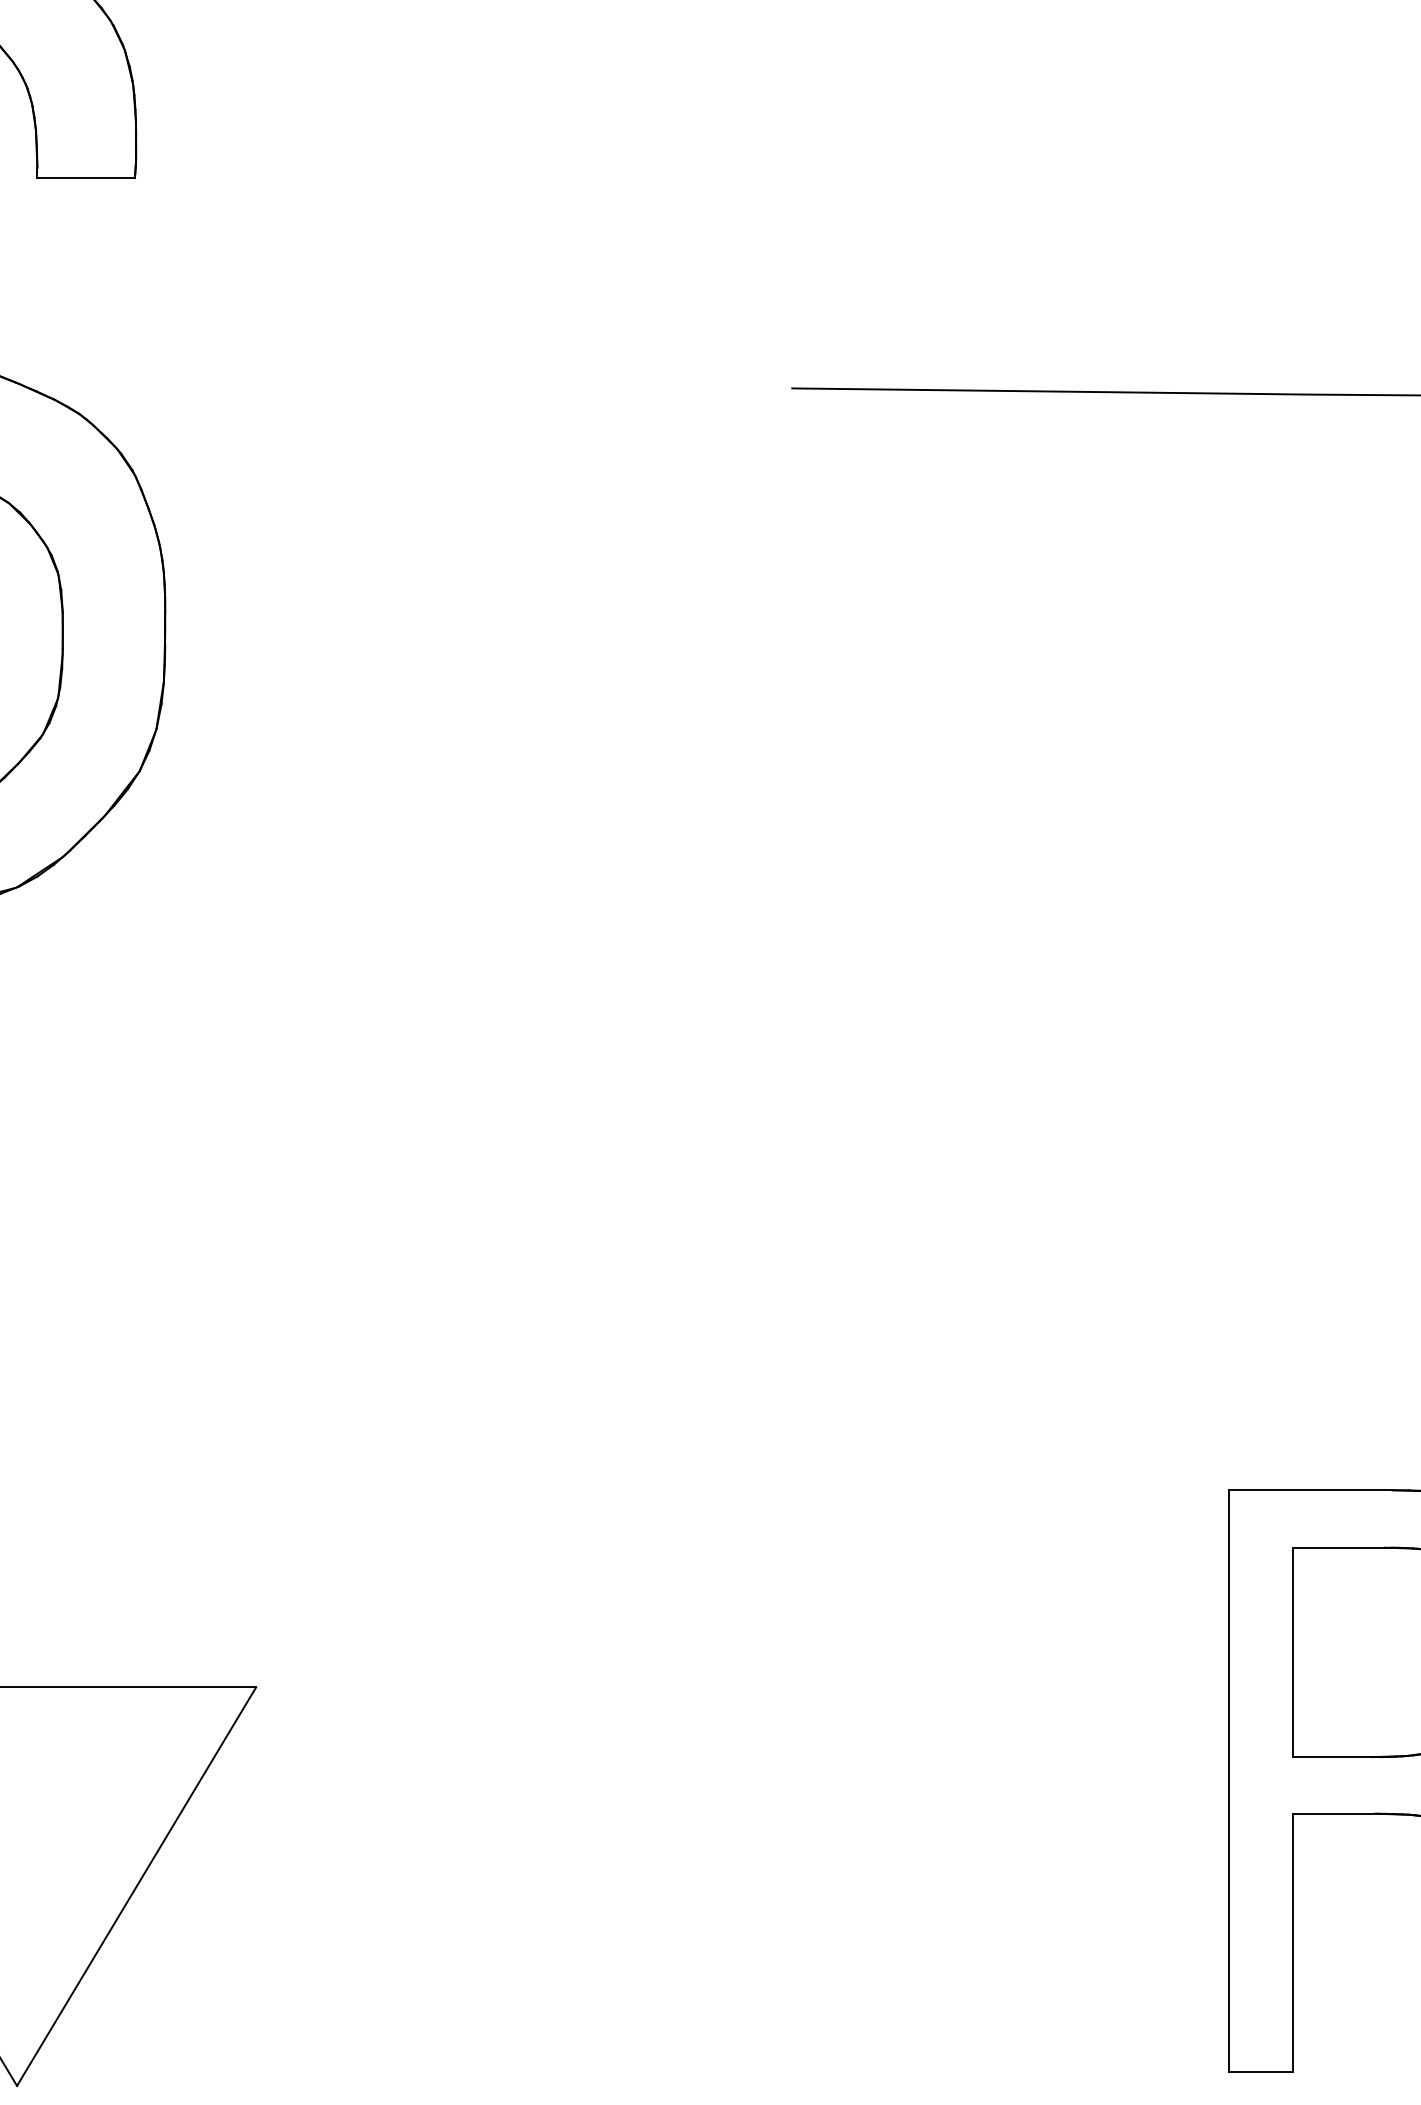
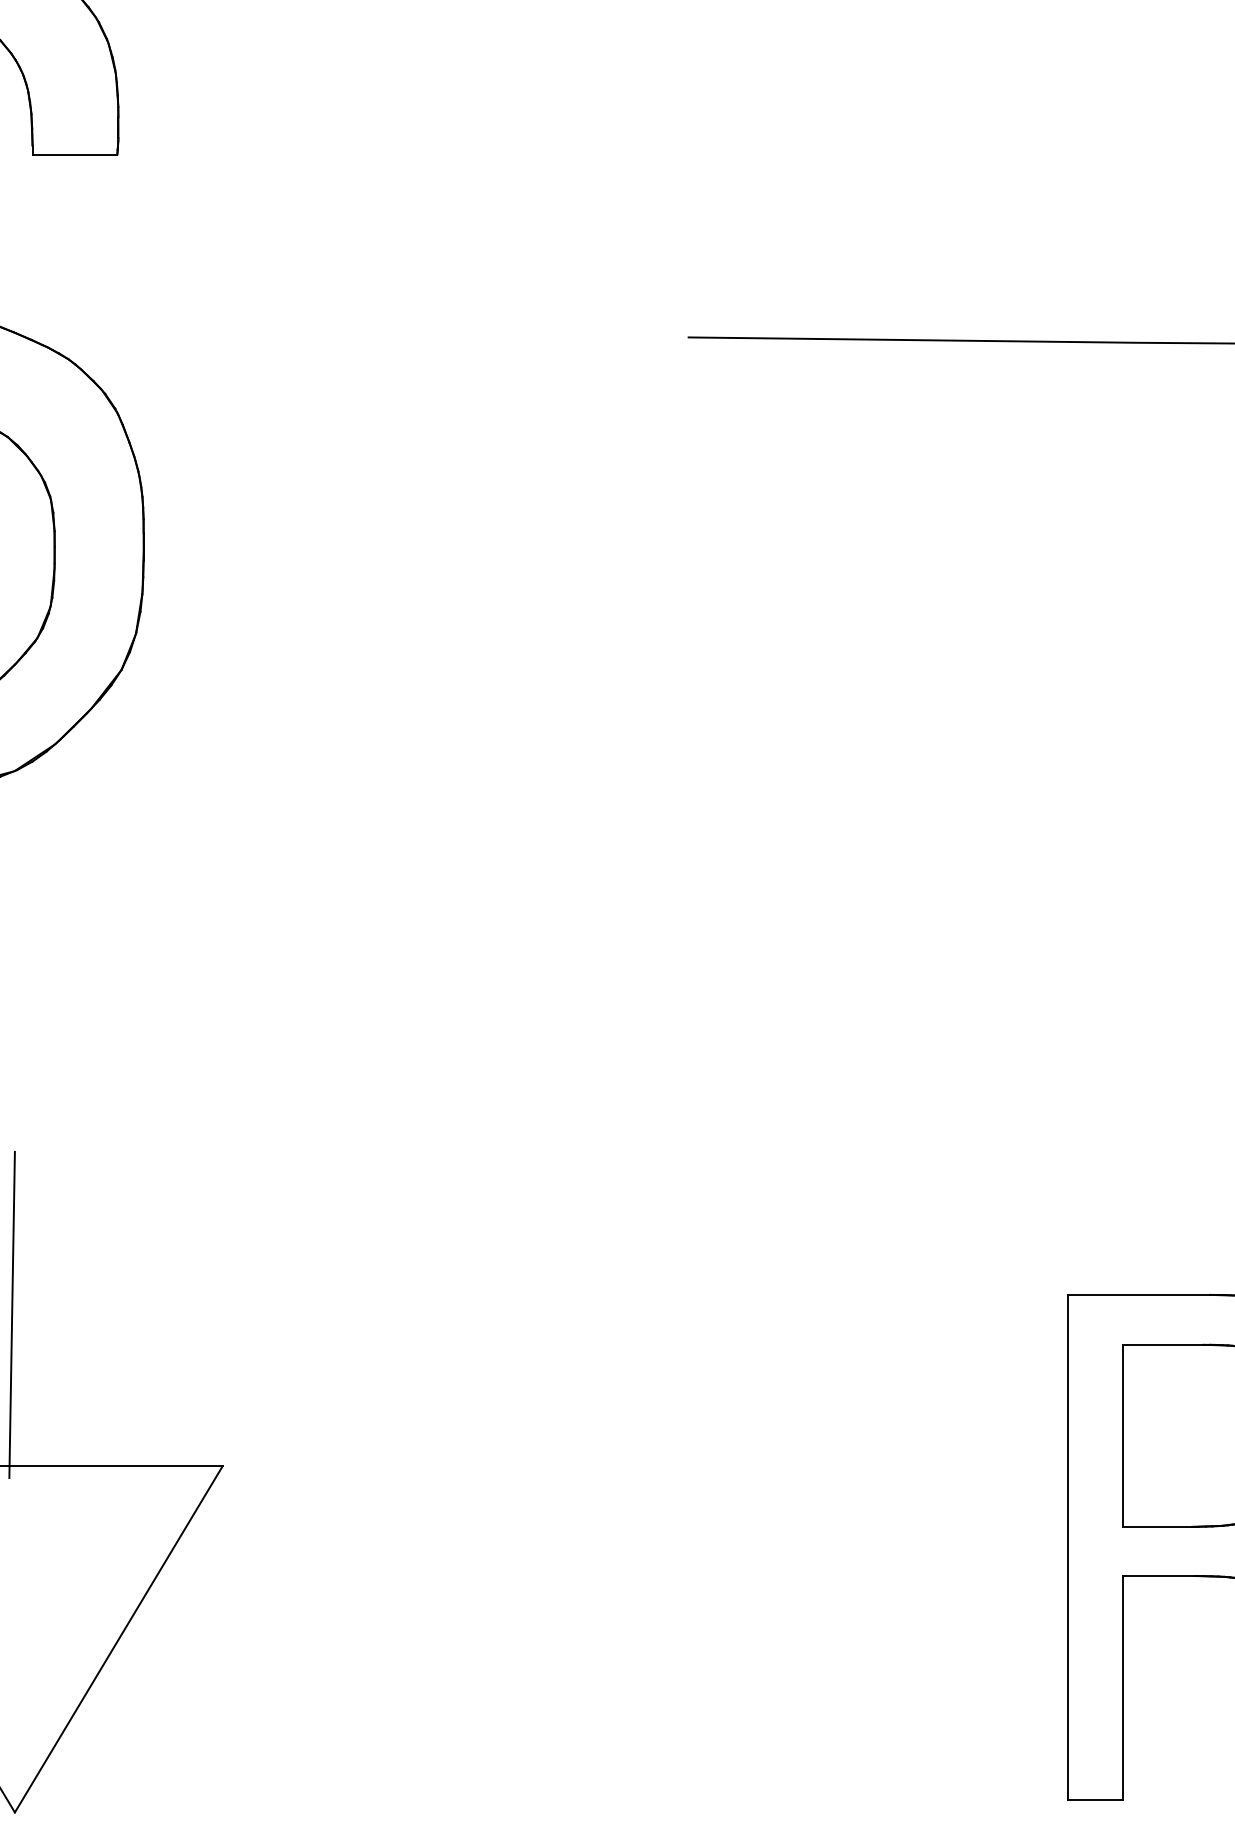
line: (13, 1512) -> (11, 1314), added

